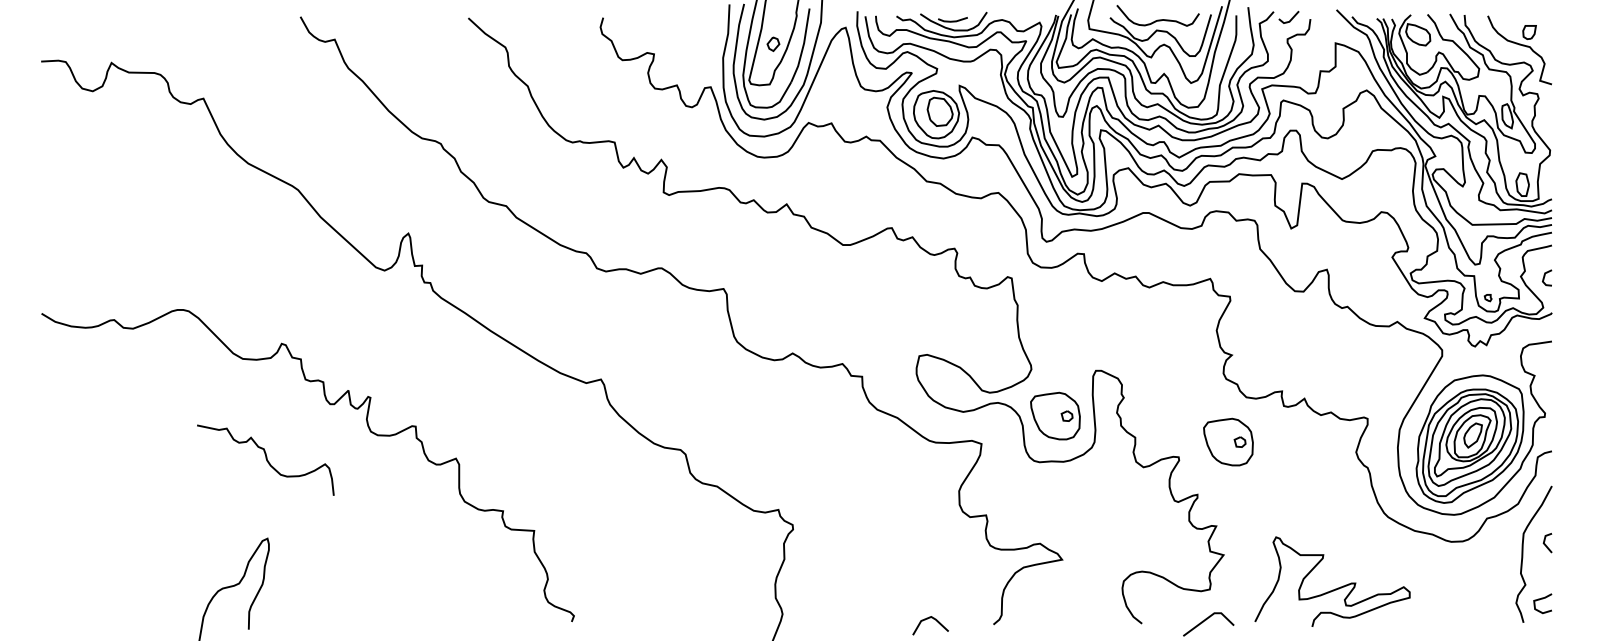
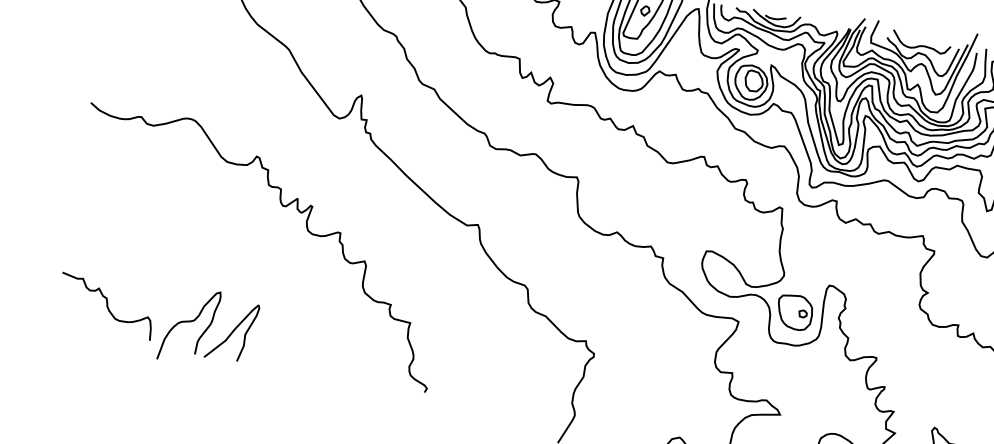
part: (1228, 441) -> (913, 353), removed
curve: (265, 458) -> (106, 305), moved
curve: (293, 588) -> (232, 331), added

